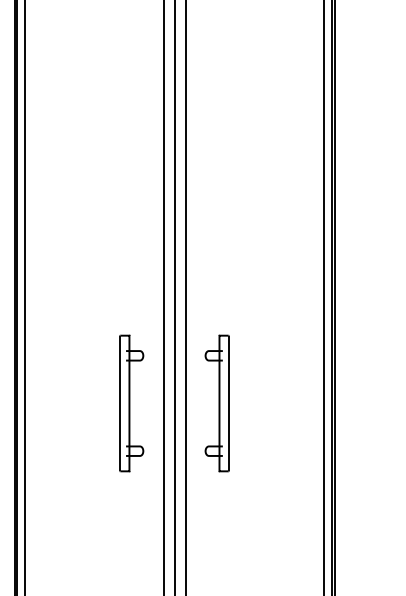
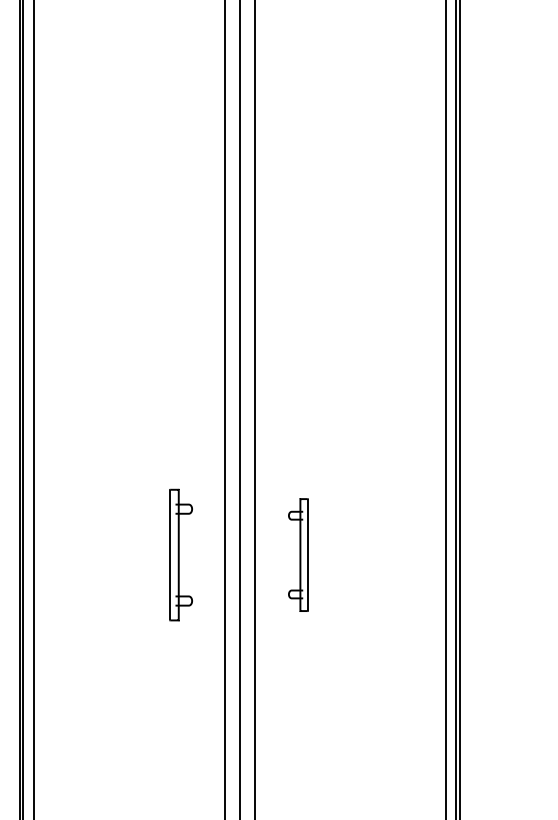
part: (131, 403) -> (180, 554), size x0.7
part: (217, 403) -> (298, 554), size x0.6

